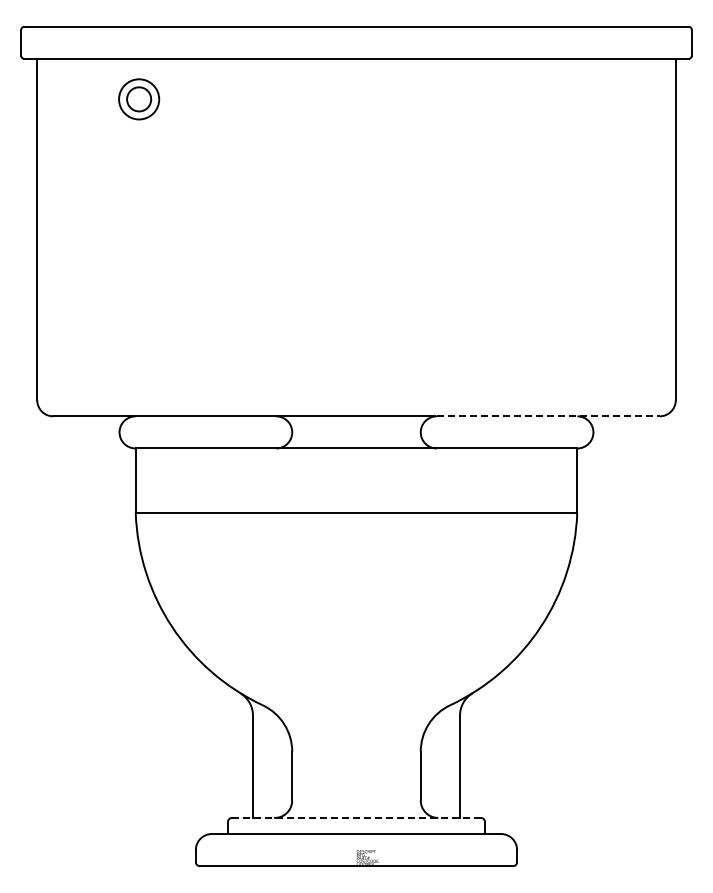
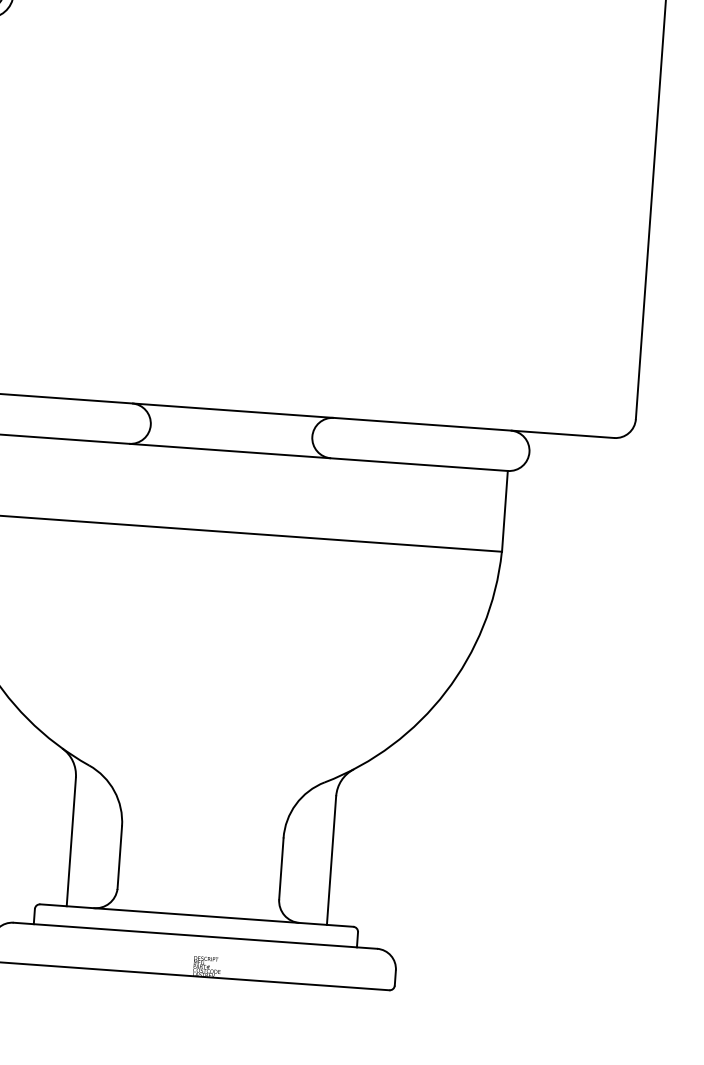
line: (548, 416) -> (474, 428), dashed -> solid
line: (356, 817) -> (196, 915), dashed -> solid

